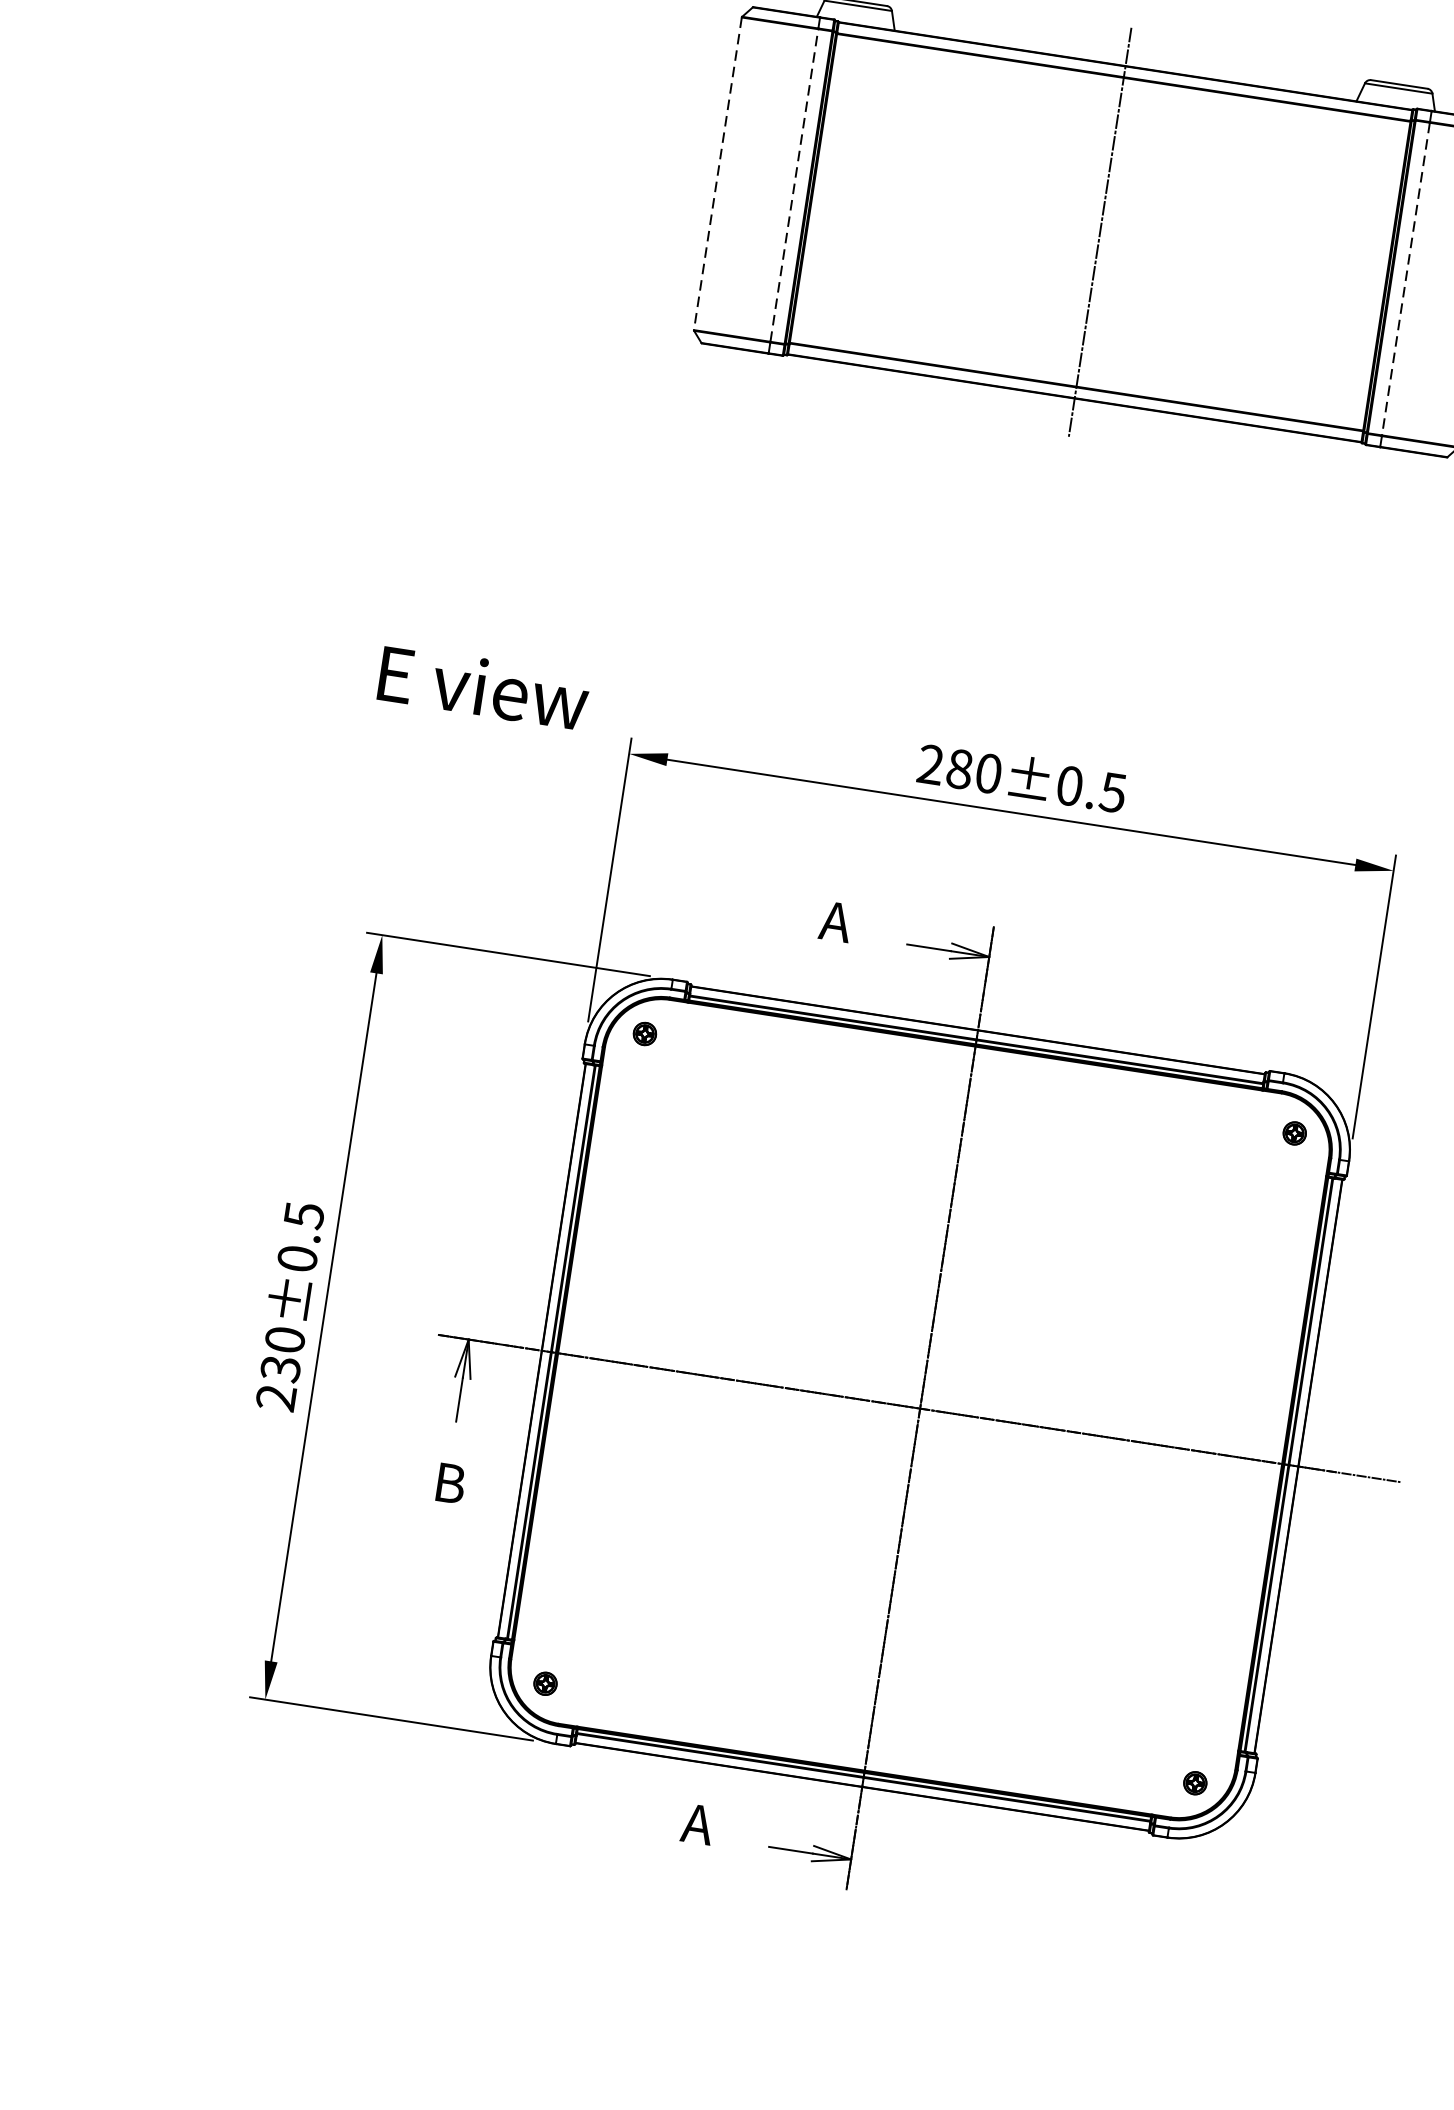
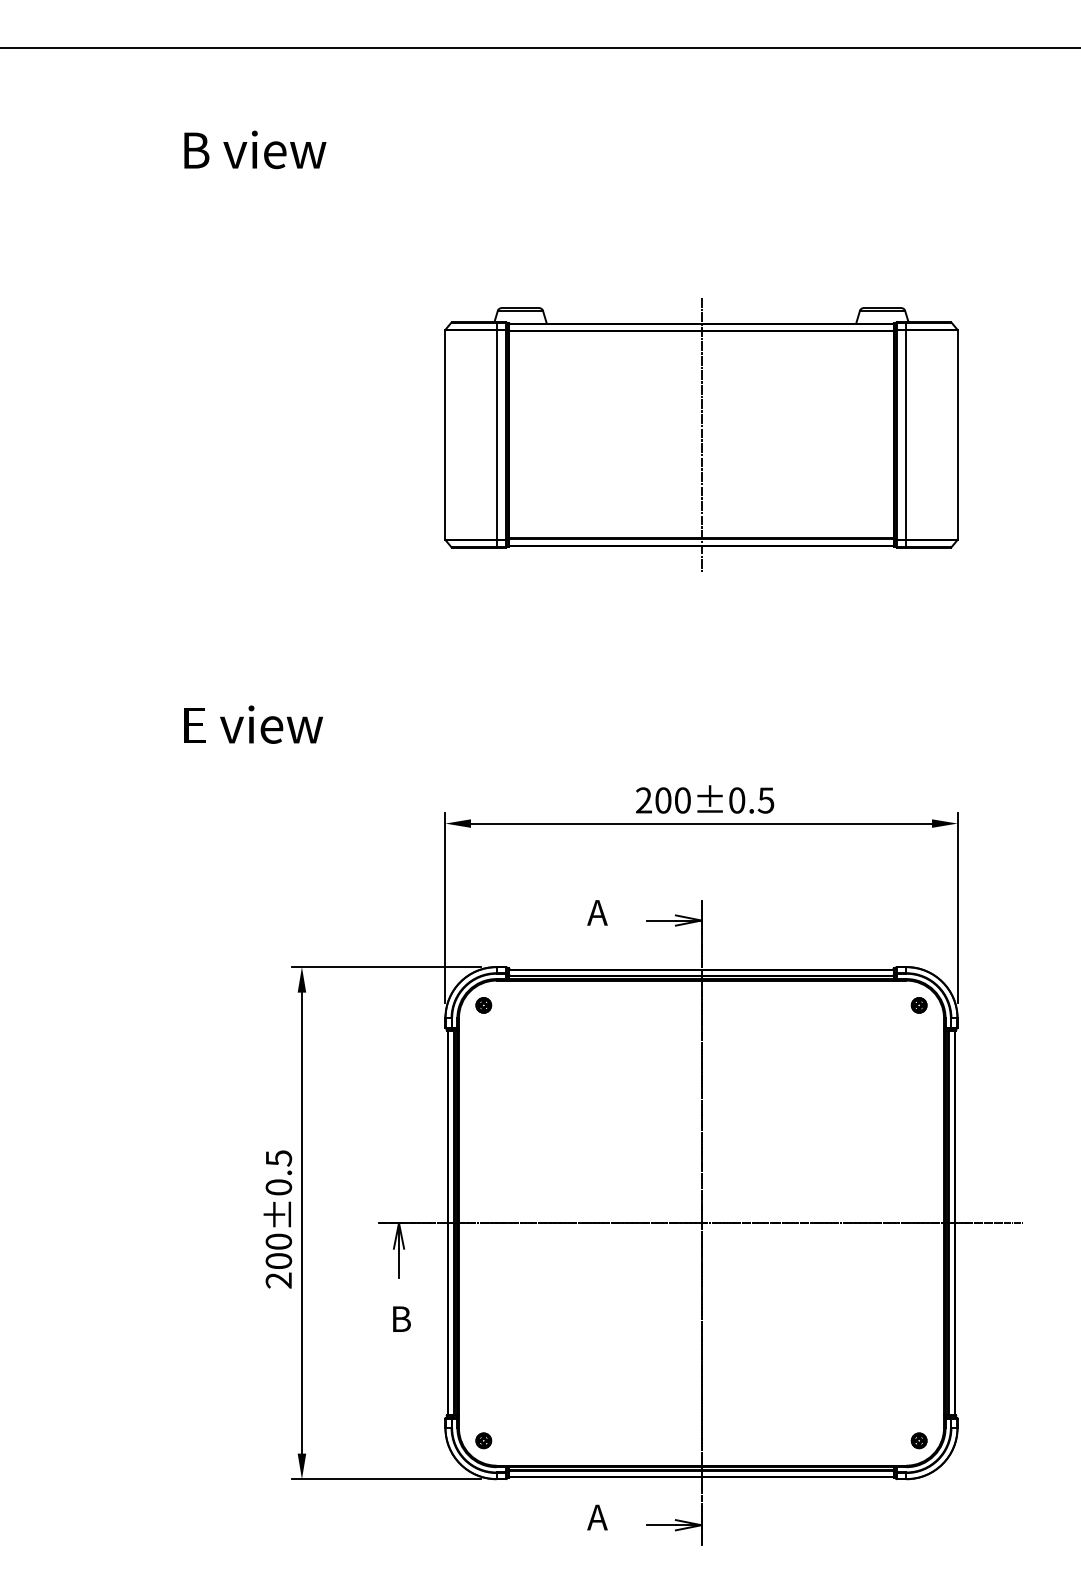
line: (718, 173) -> (445, 434), dashed -> solid
line: (794, 184) -> (496, 434), dashed -> solid
line: (1406, 278) -> (906, 434), dashed -> solid
text: (483, 687) -> (253, 724), moved
text: (959, 769) -> (663, 800), 280±0.5 -> 200±0.5
text: (280, 1369) -> (278, 1261), 230±0.5 -> 200±0.5

